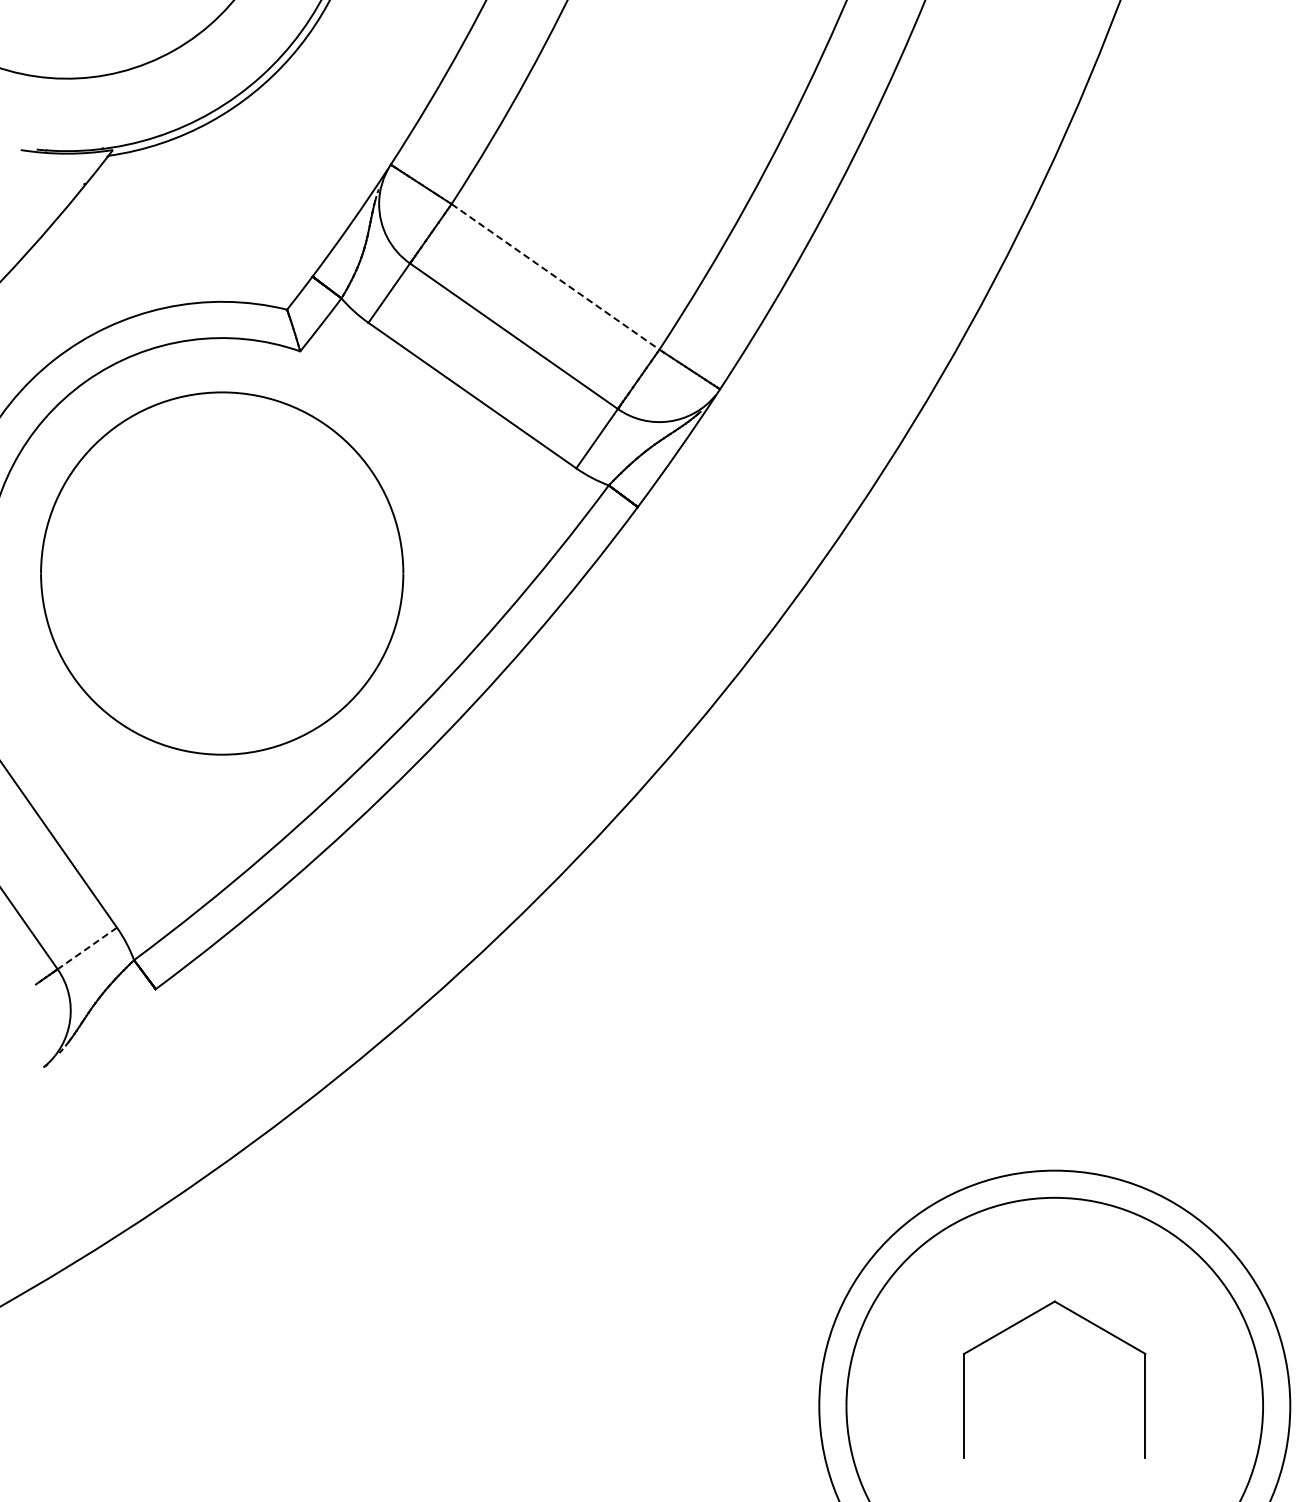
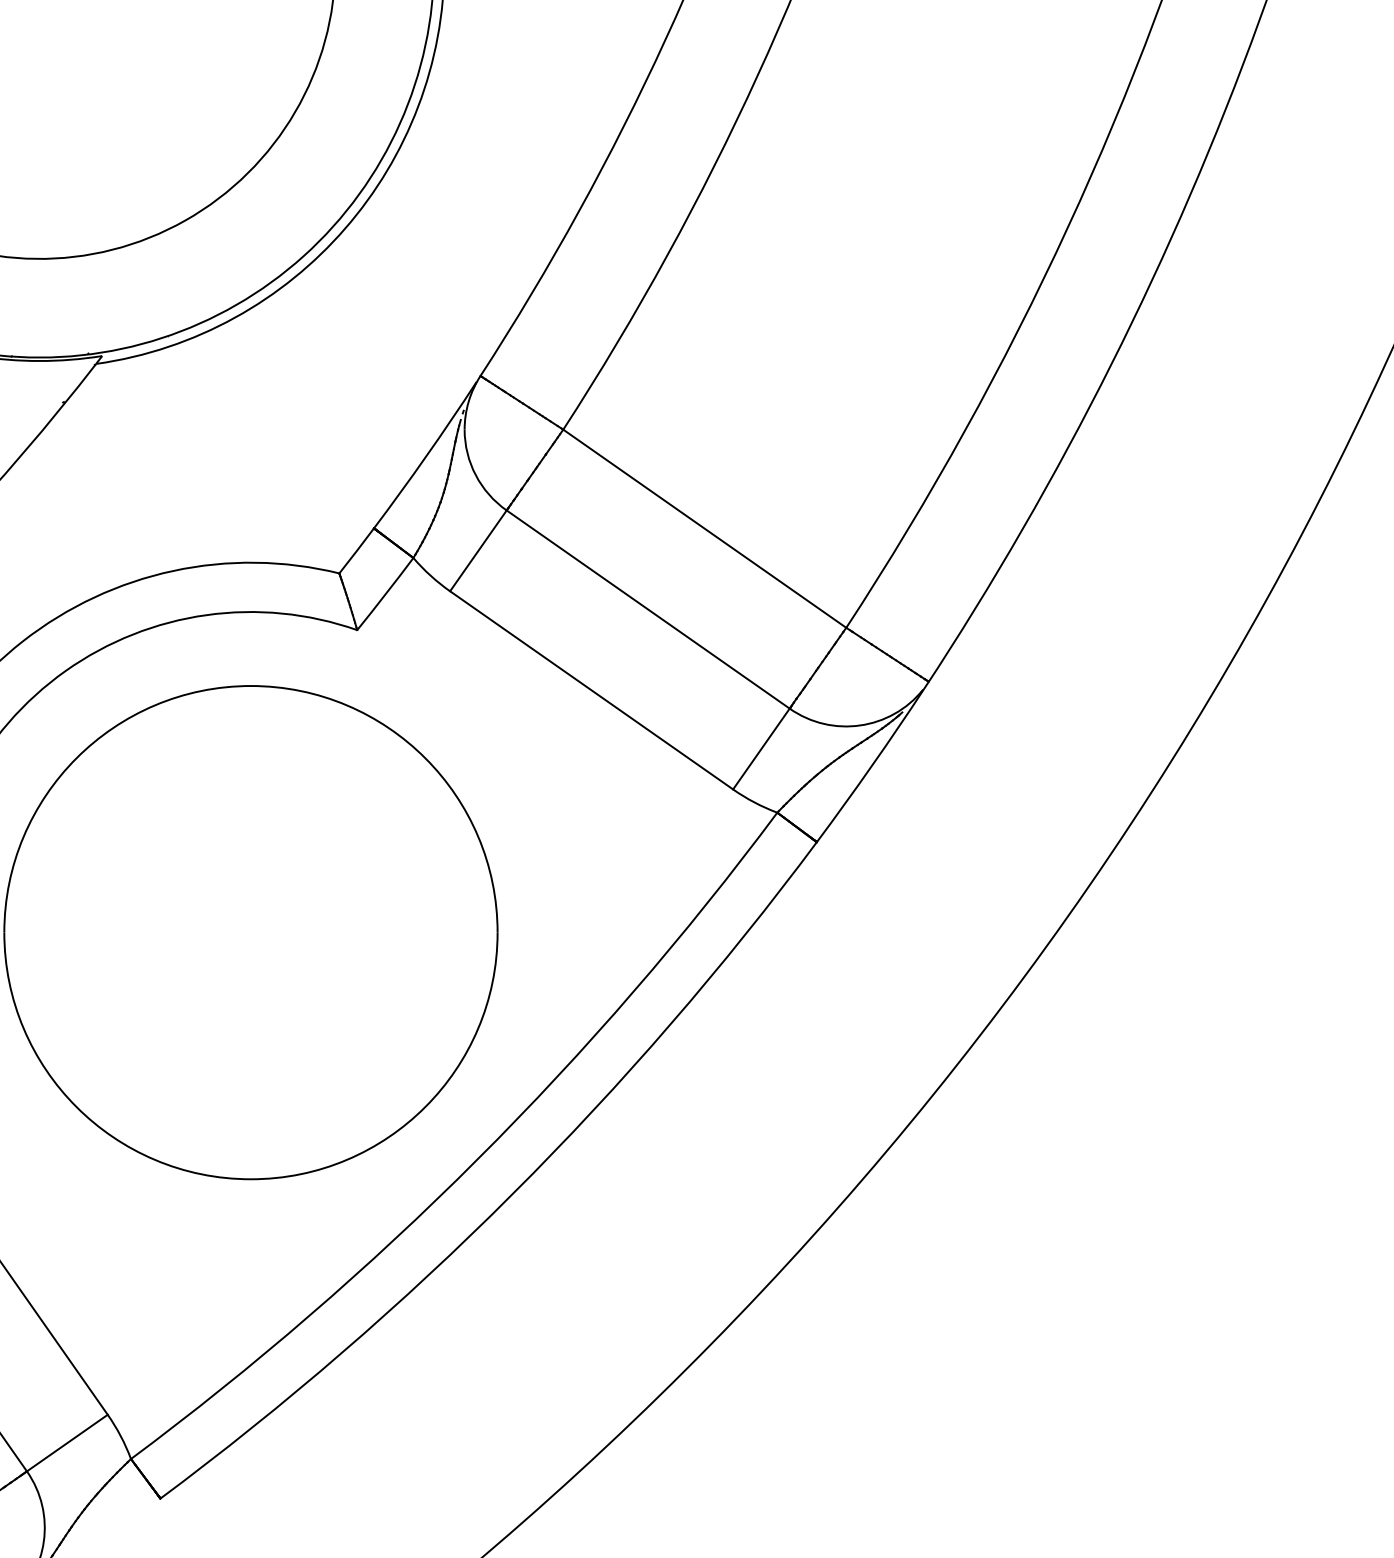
line: (555, 276) -> (704, 528), dashed -> solid
line: (86, 948) -> (66, 1443), dashed -> solid

